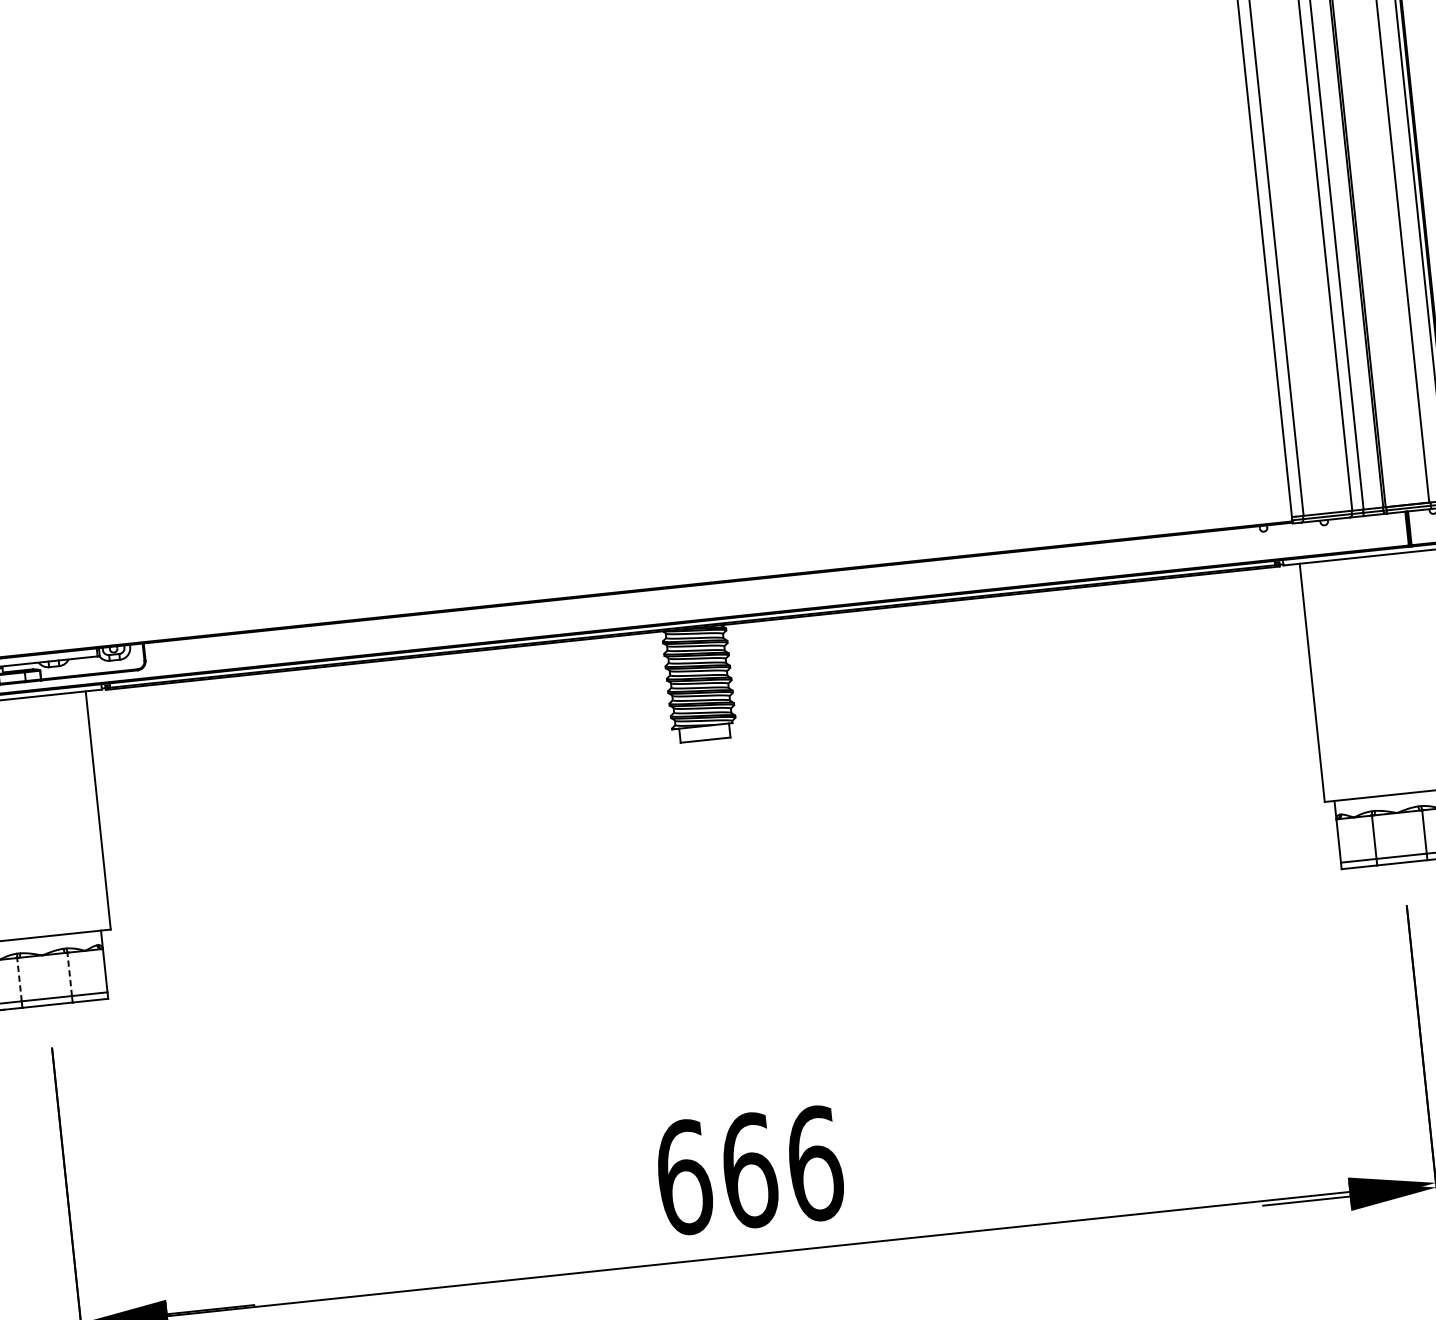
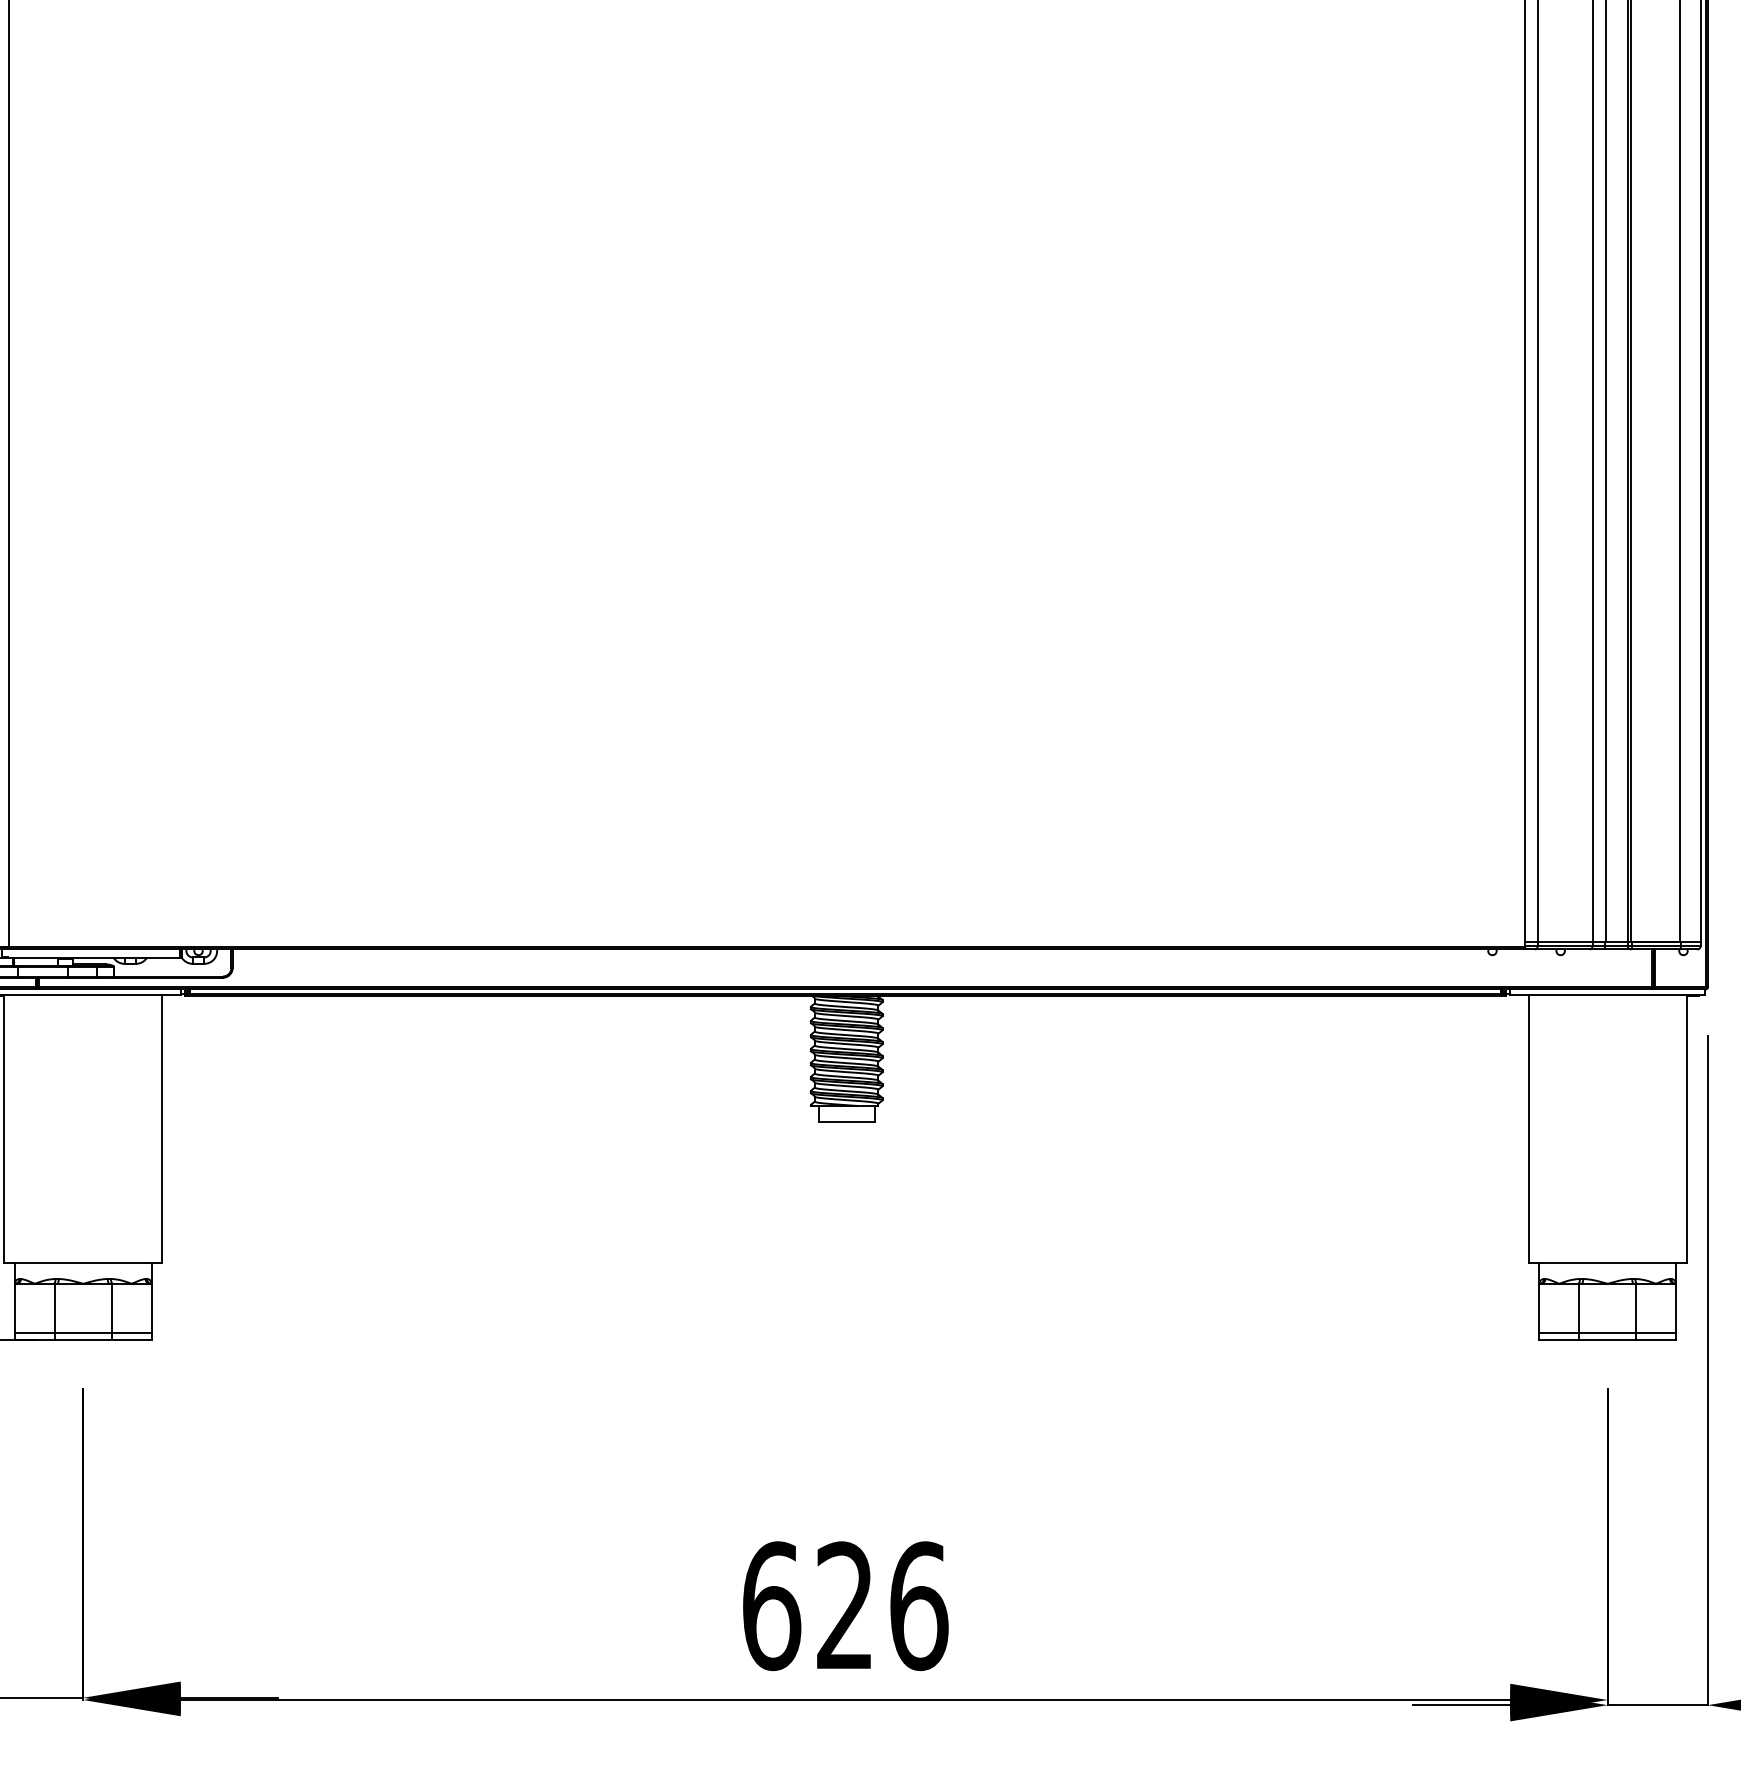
line: (69, 973) -> (111, 1307), dashed -> solid
line: (19, 979) -> (55, 1307), dashed -> solid
text: (749, 1170) -> (845, 1606), 666 -> 626

